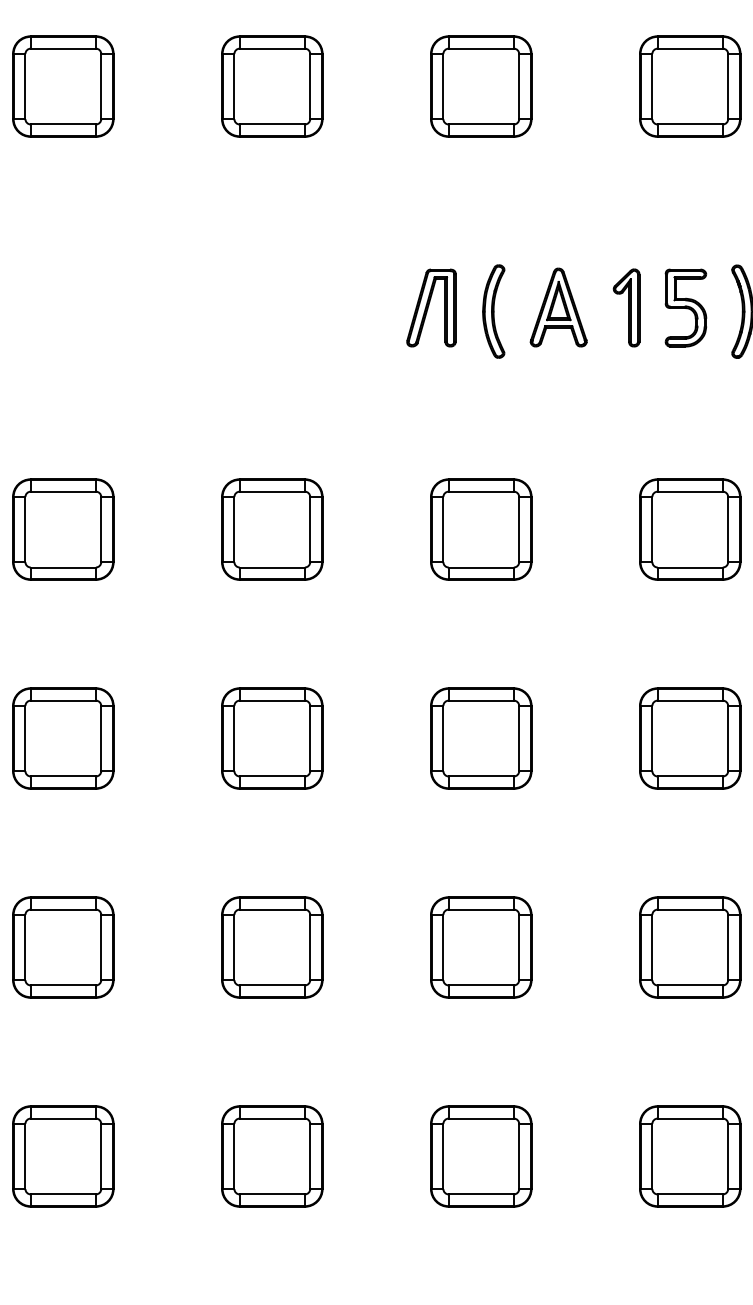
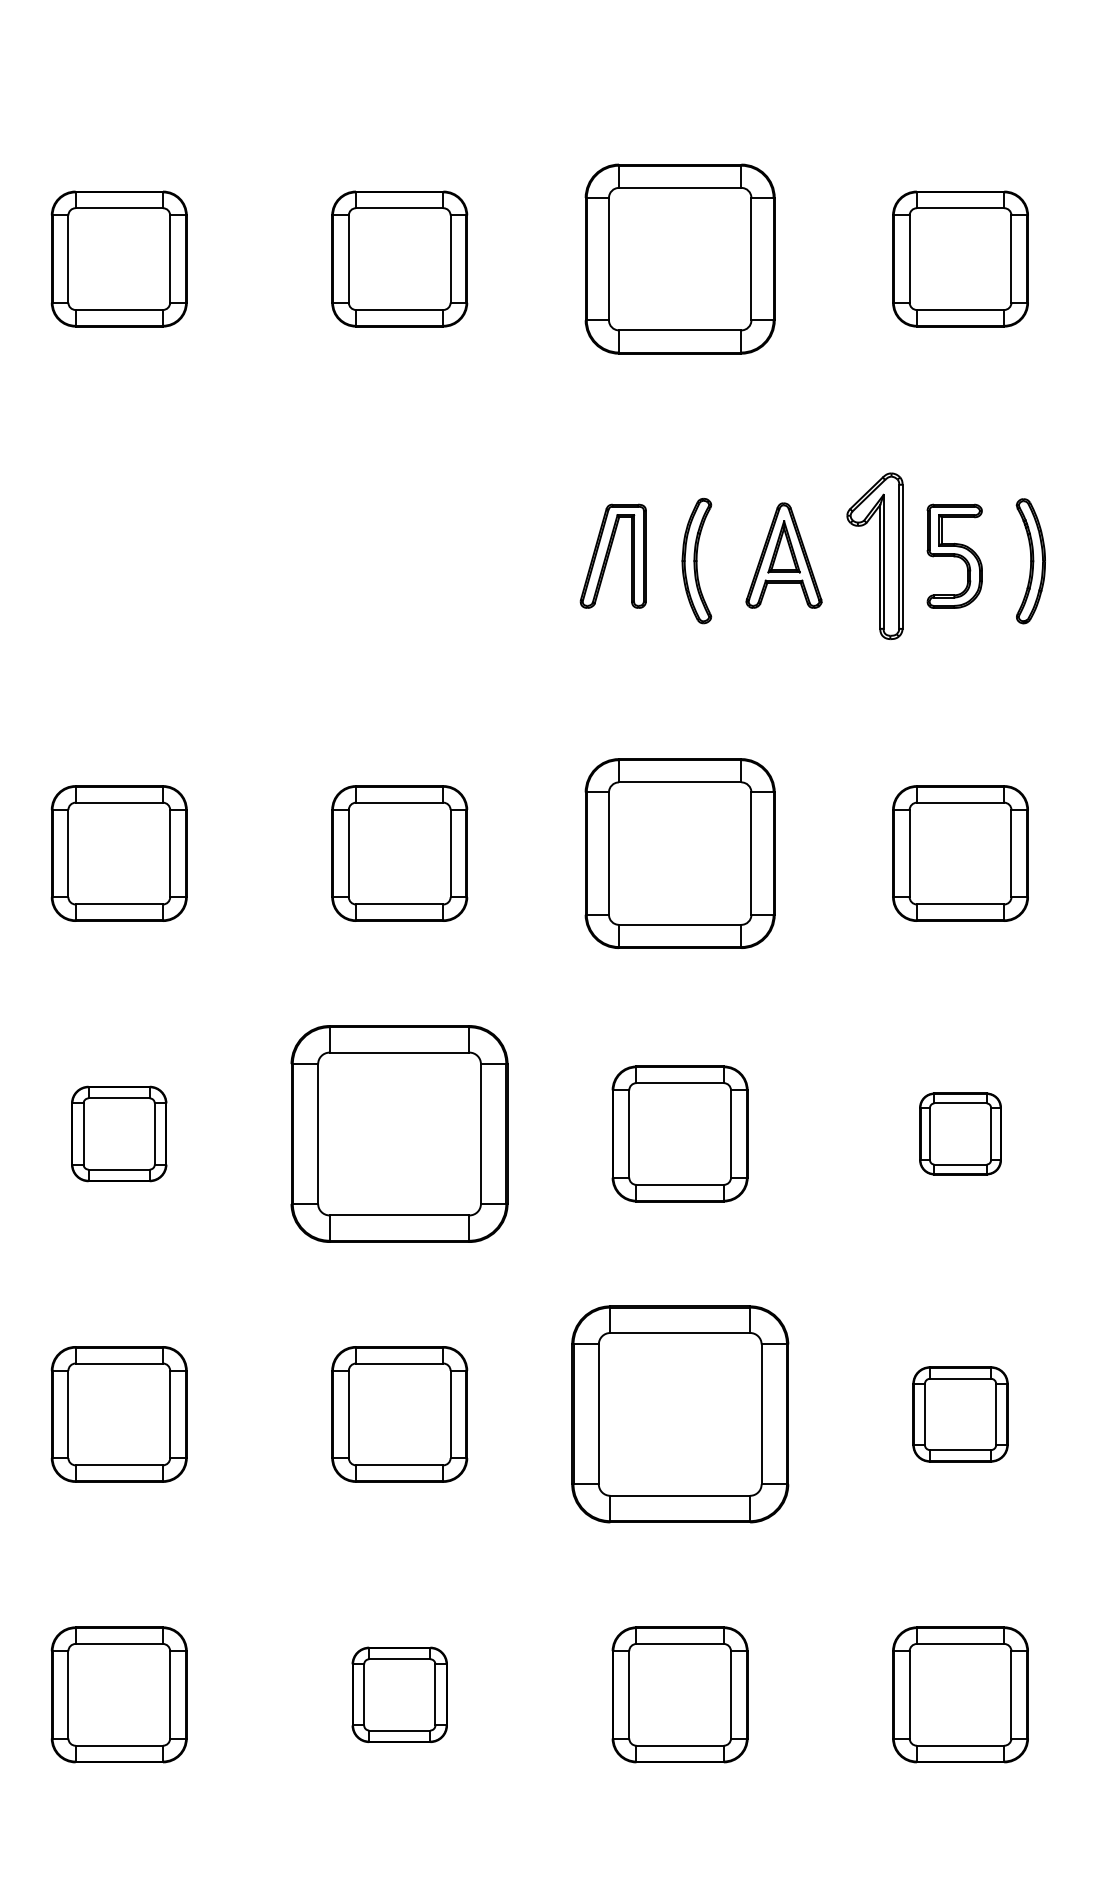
part: (480, 86) -> (679, 258), size x1.4
part: (626, 307) -> (875, 555), size x1.6
part: (480, 529) -> (679, 853), size x1.4
part: (62, 738) -> (118, 1133), size x0.7
part: (272, 738) -> (399, 1133), size x1.6
part: (690, 738) -> (960, 1133), size x0.6
part: (480, 947) -> (679, 1414), size x1.6
part: (690, 947) -> (960, 1414), size x0.7
part: (272, 1156) -> (399, 1694), size x0.7

